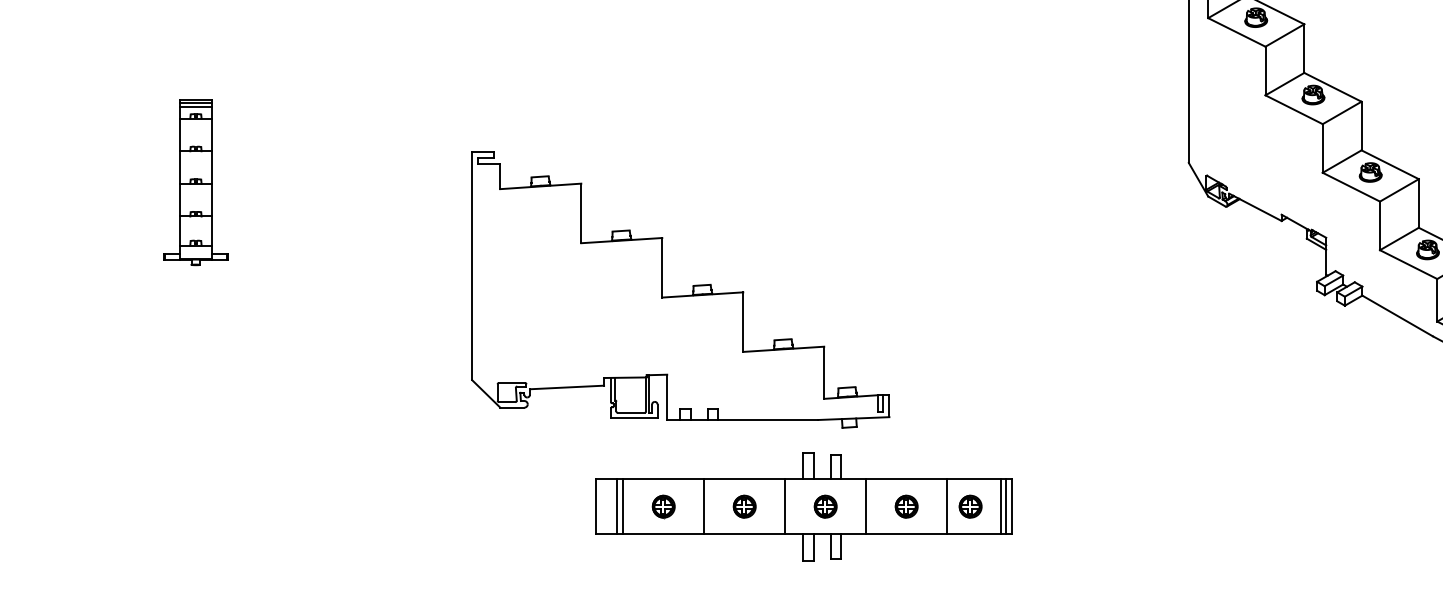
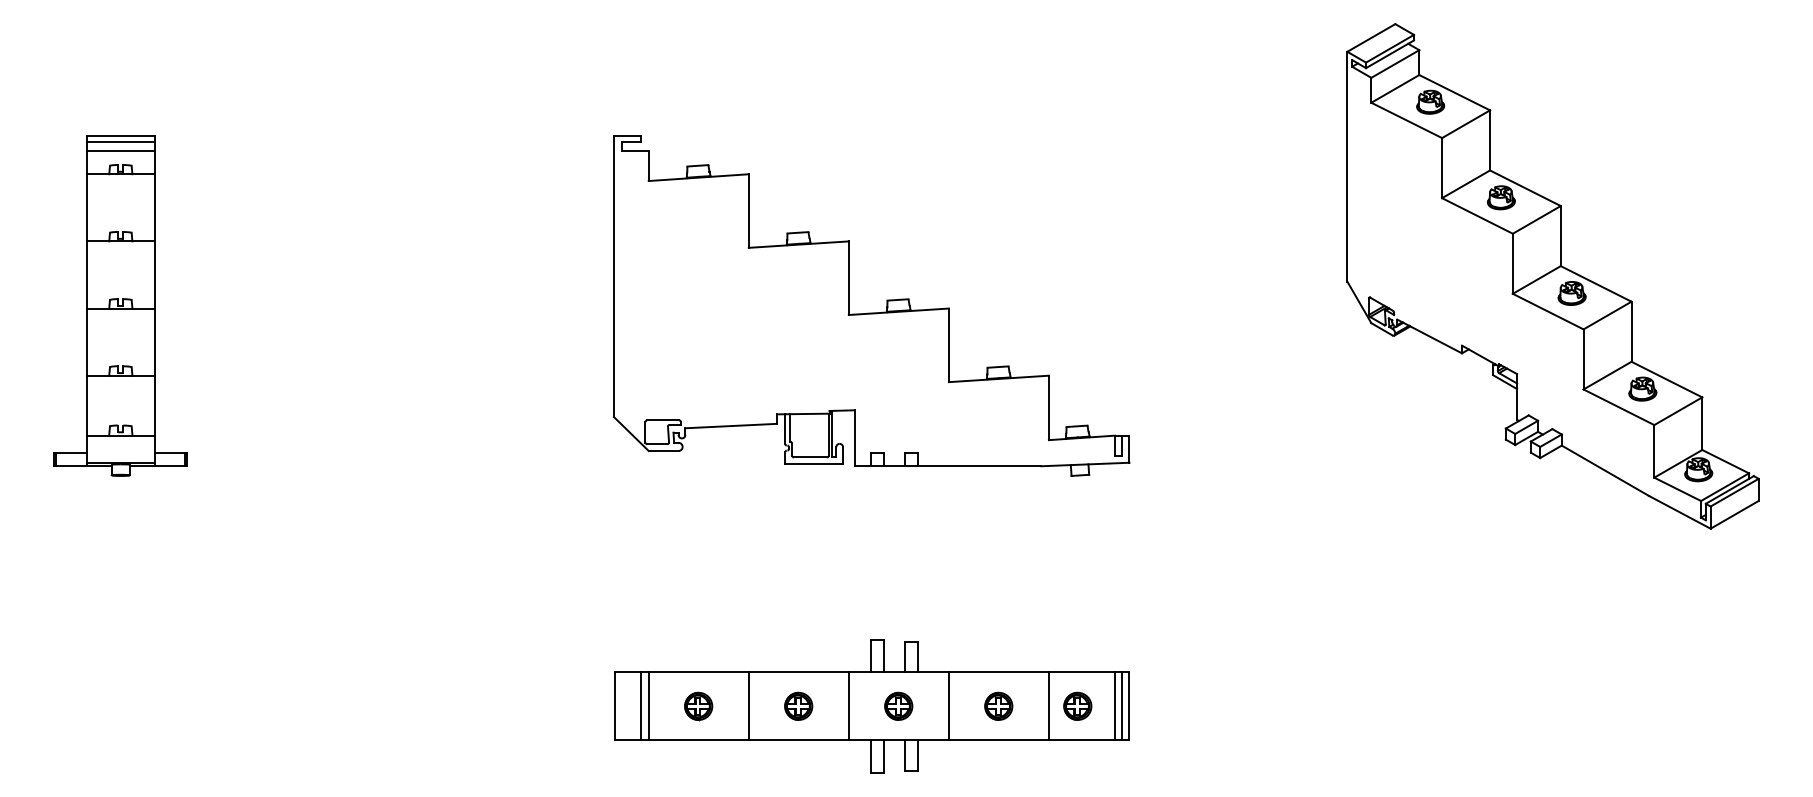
part: (195, 182) -> (120, 305), size x1.67
part: (680, 295) -> (871, 312), moved

